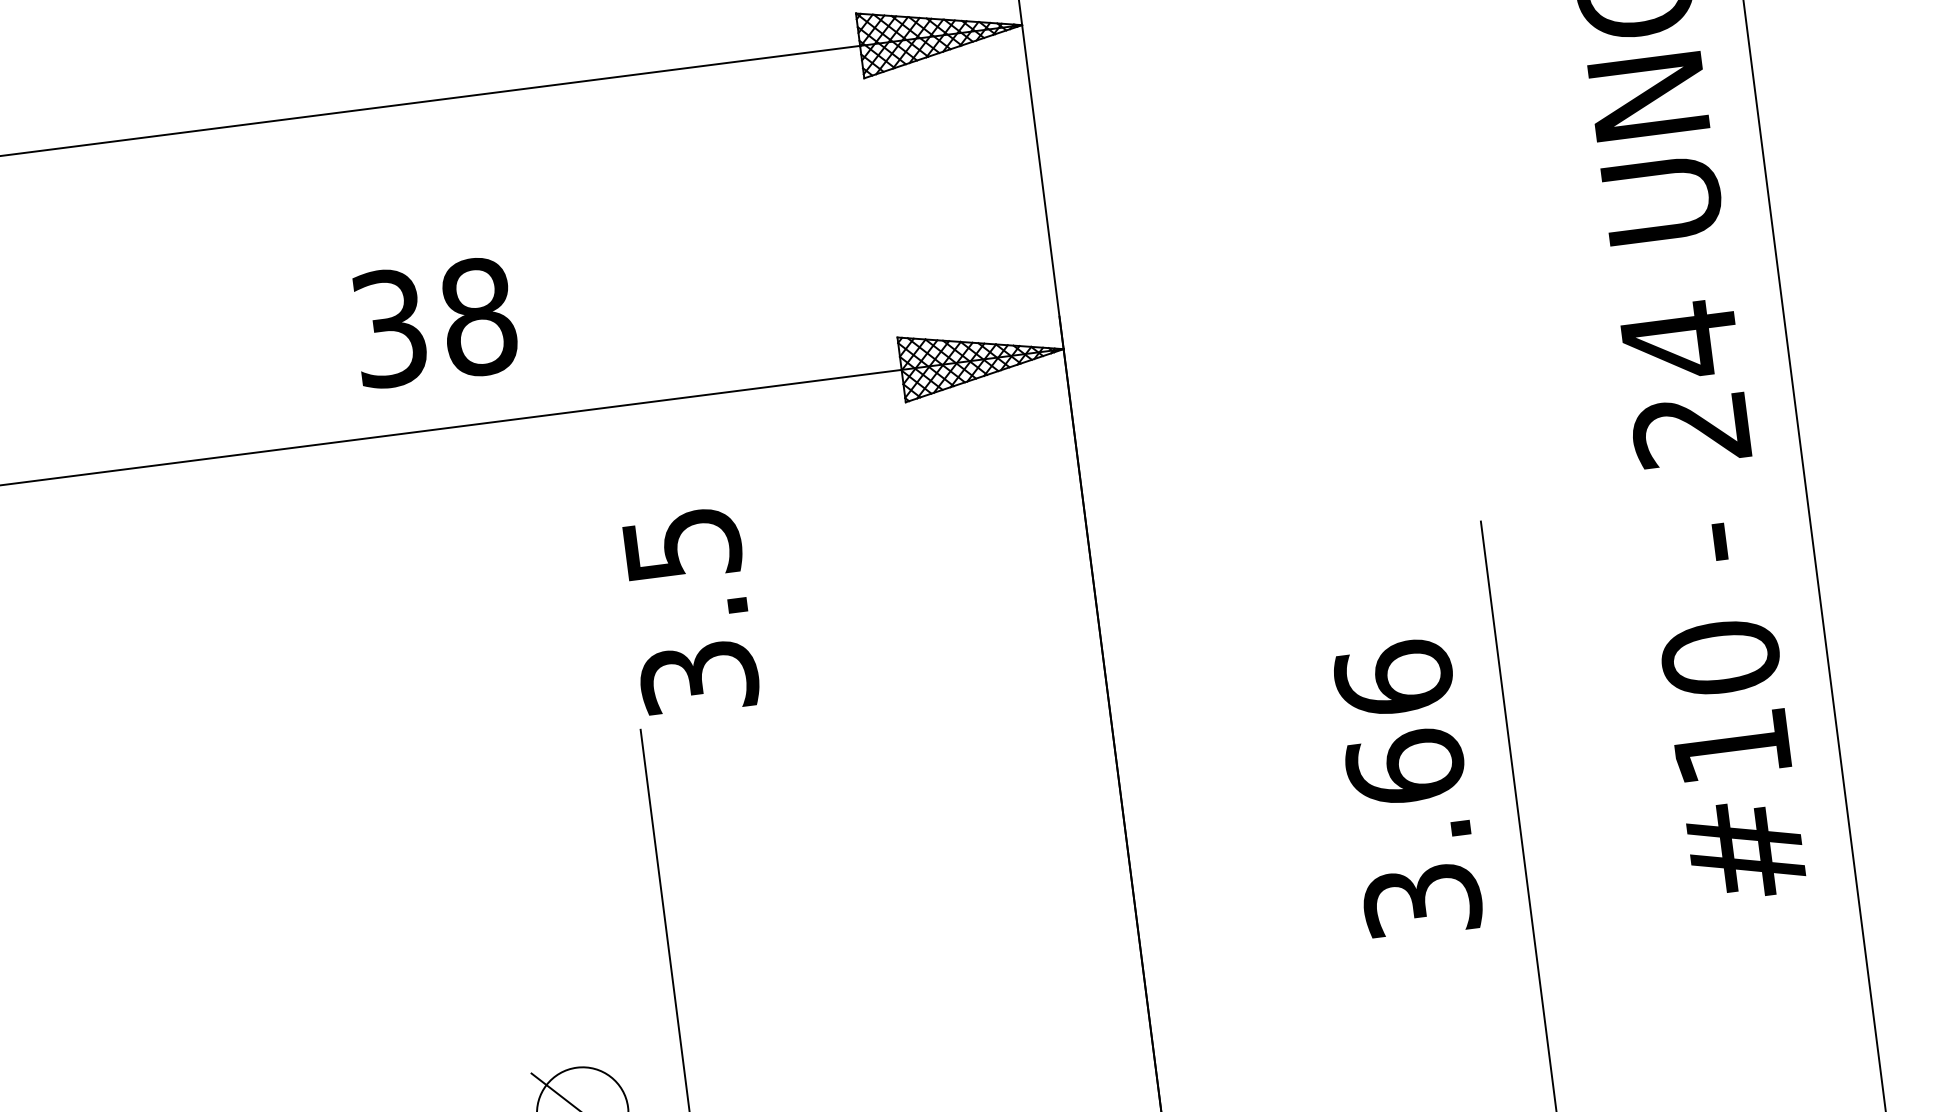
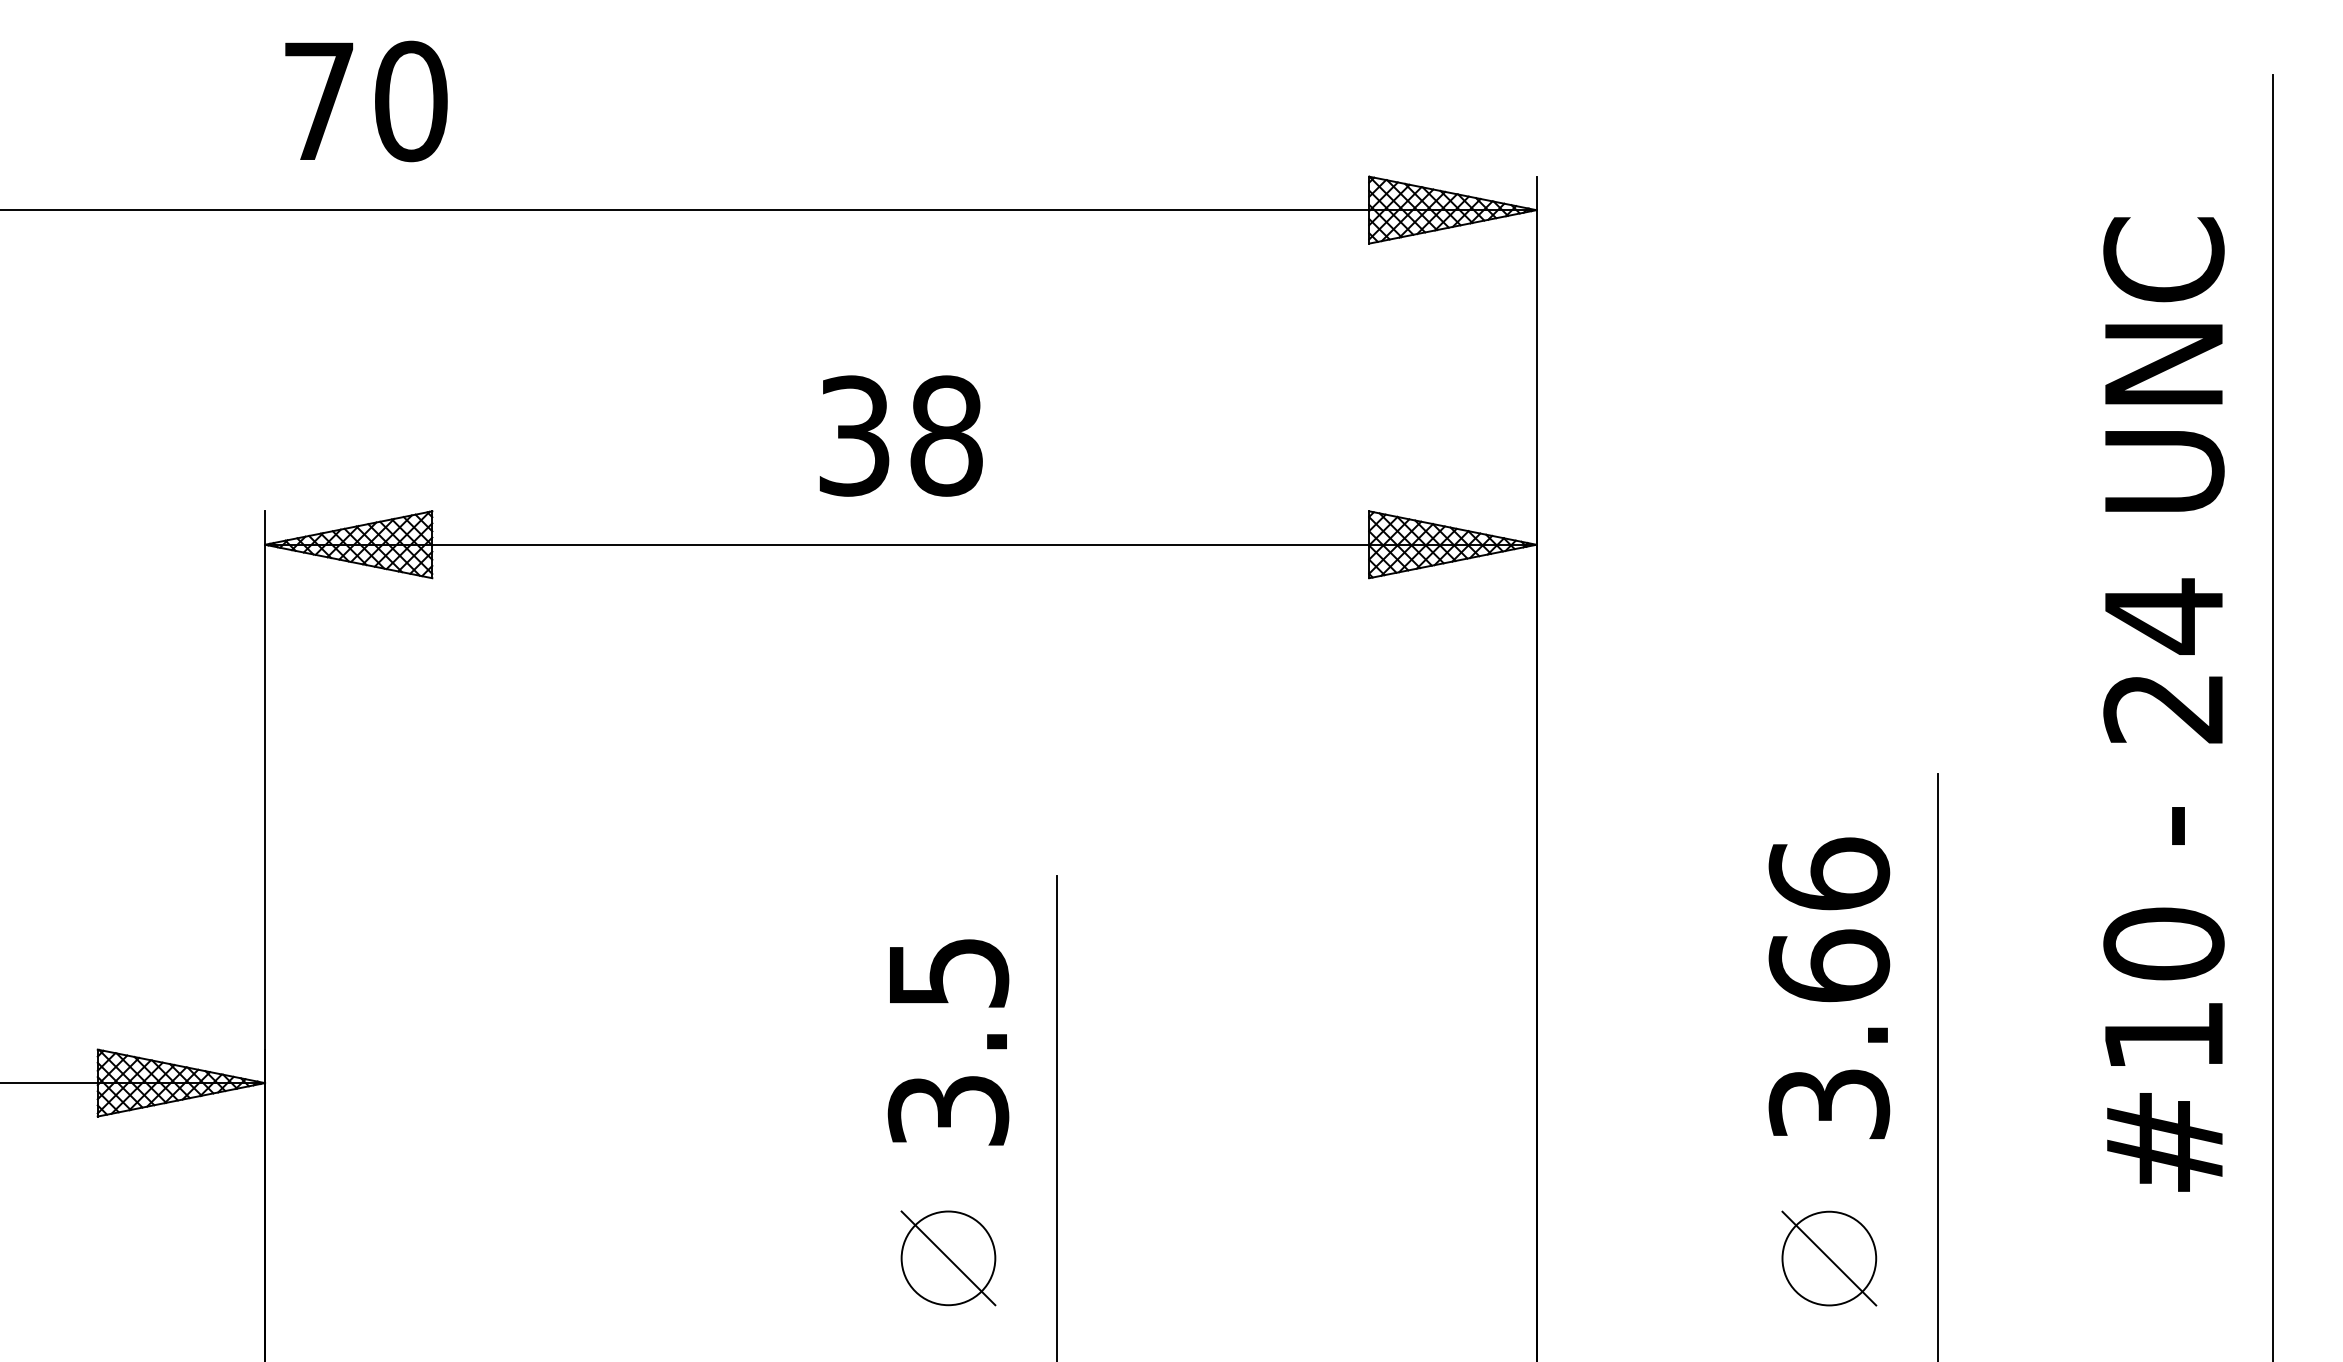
text: (690, 612) -> (948, 1042), moved
text: (1408, 787) -> (1829, 987), moved
part: (1435, 1003) -> (1829, 1258), added

